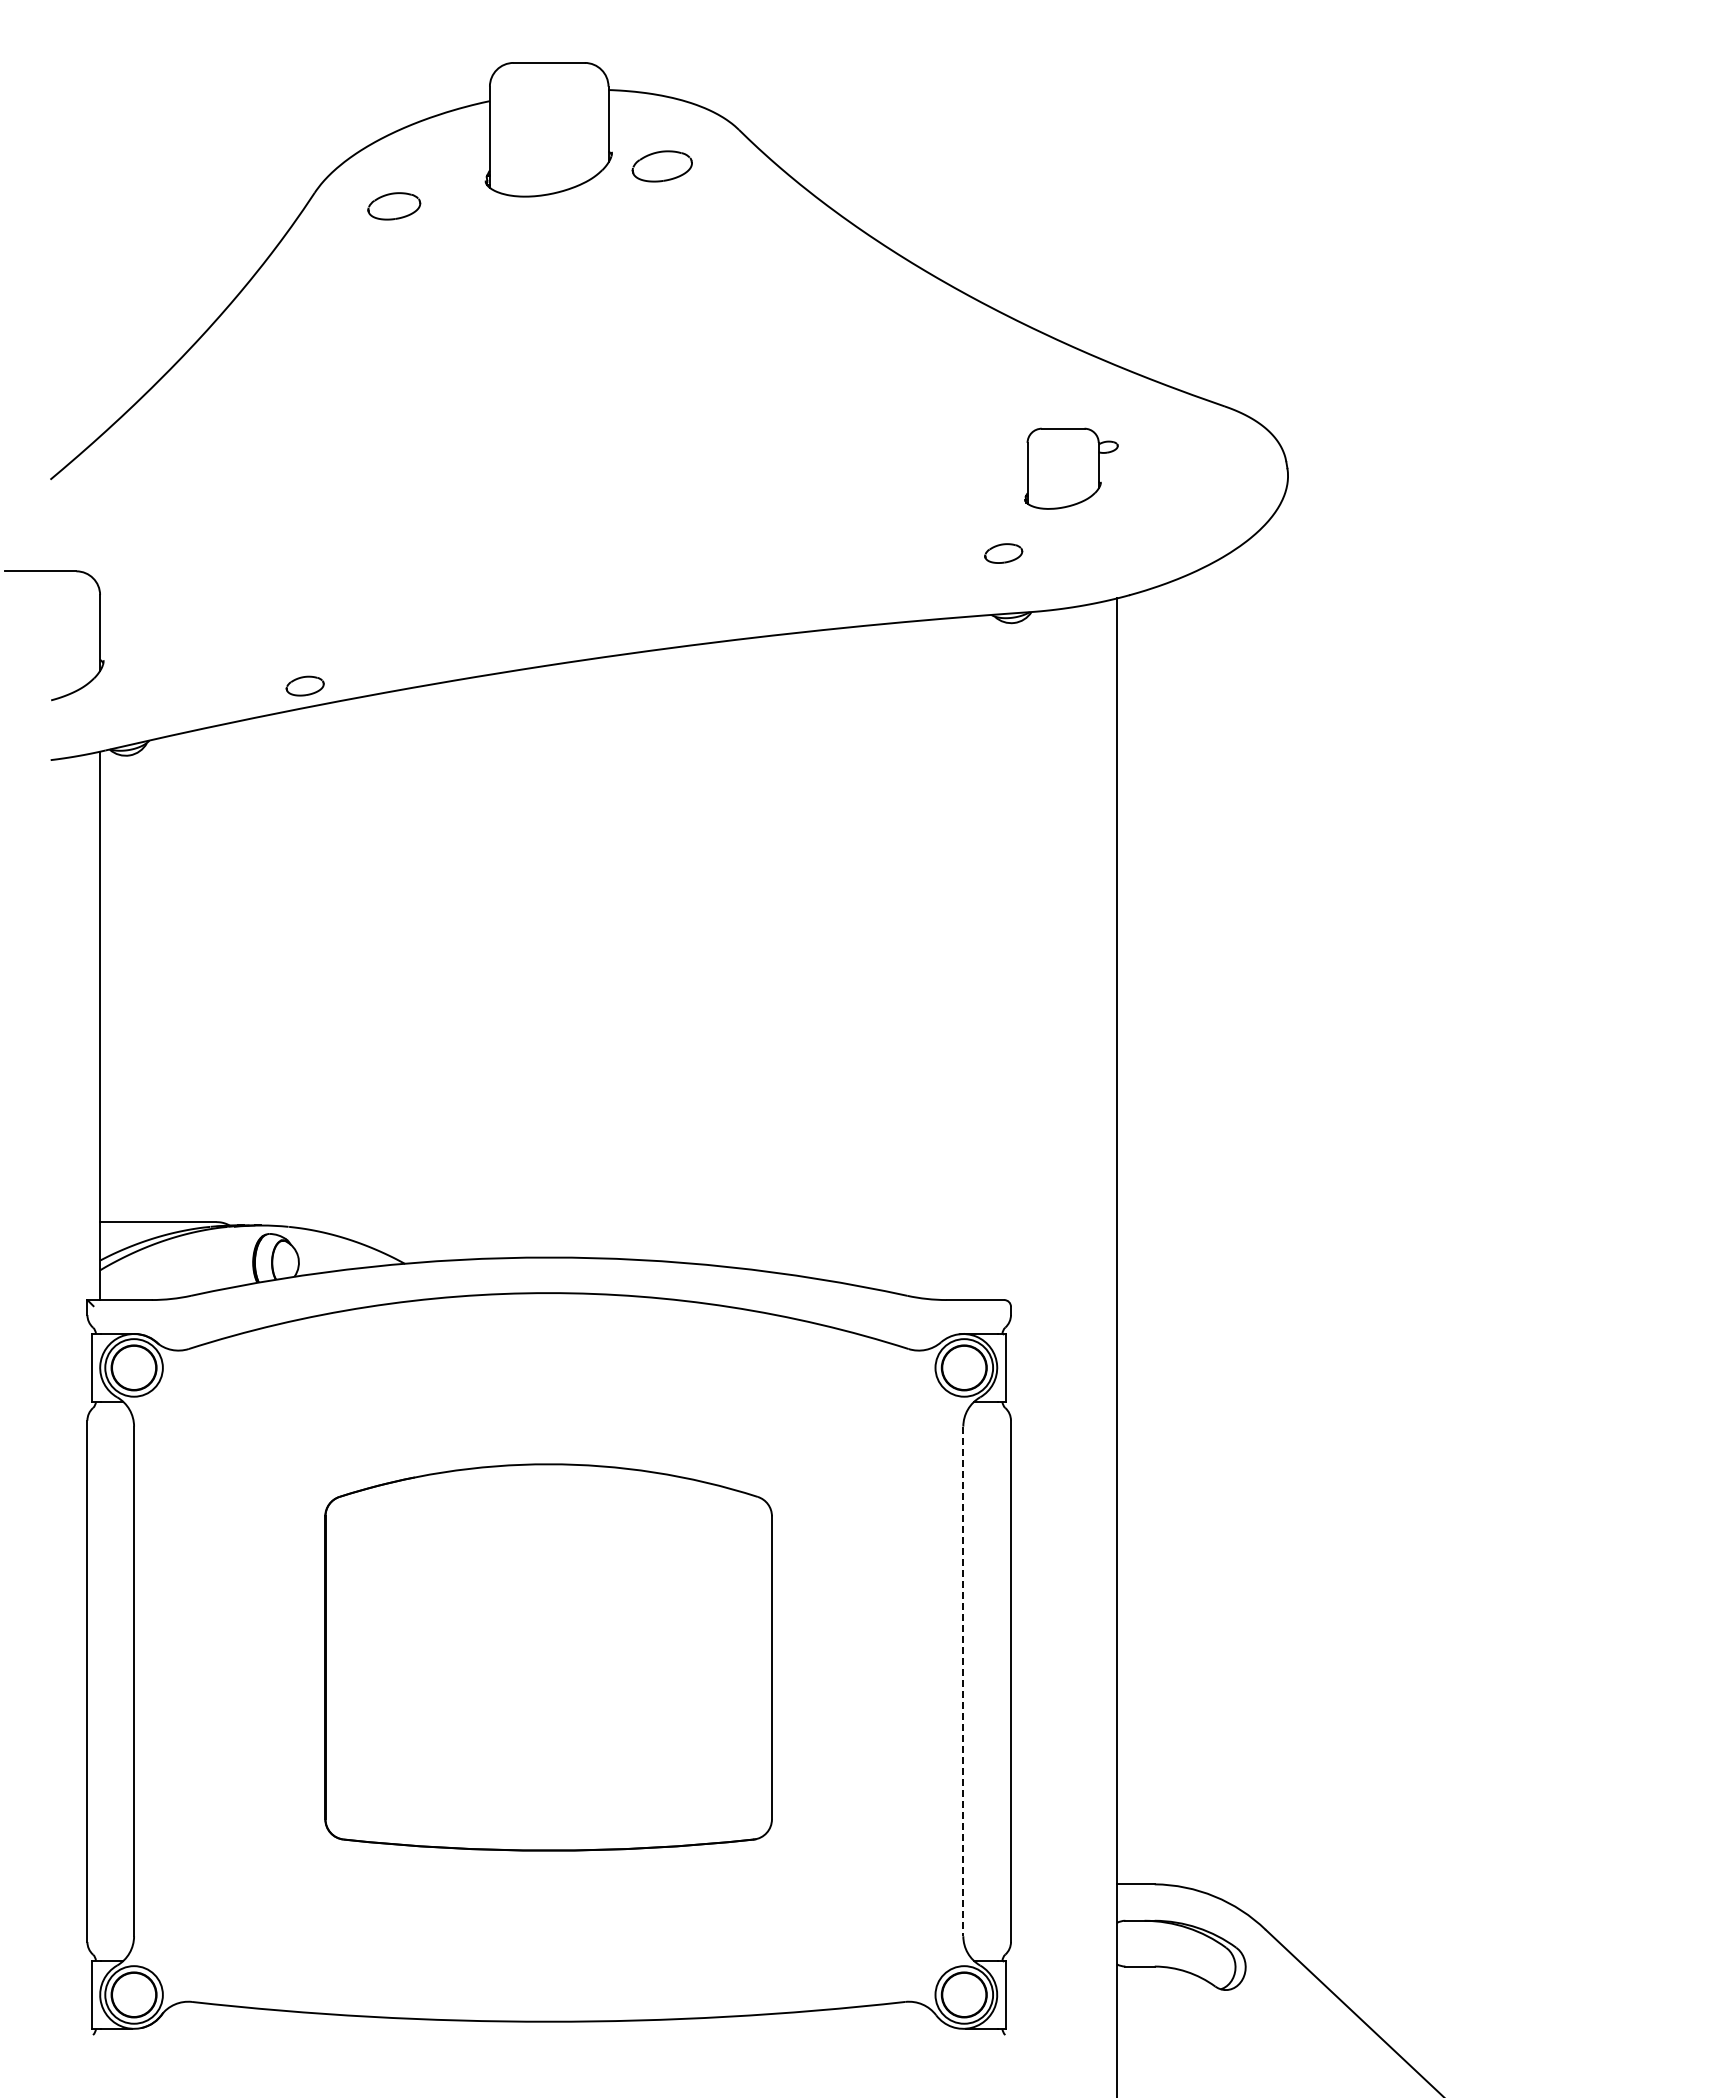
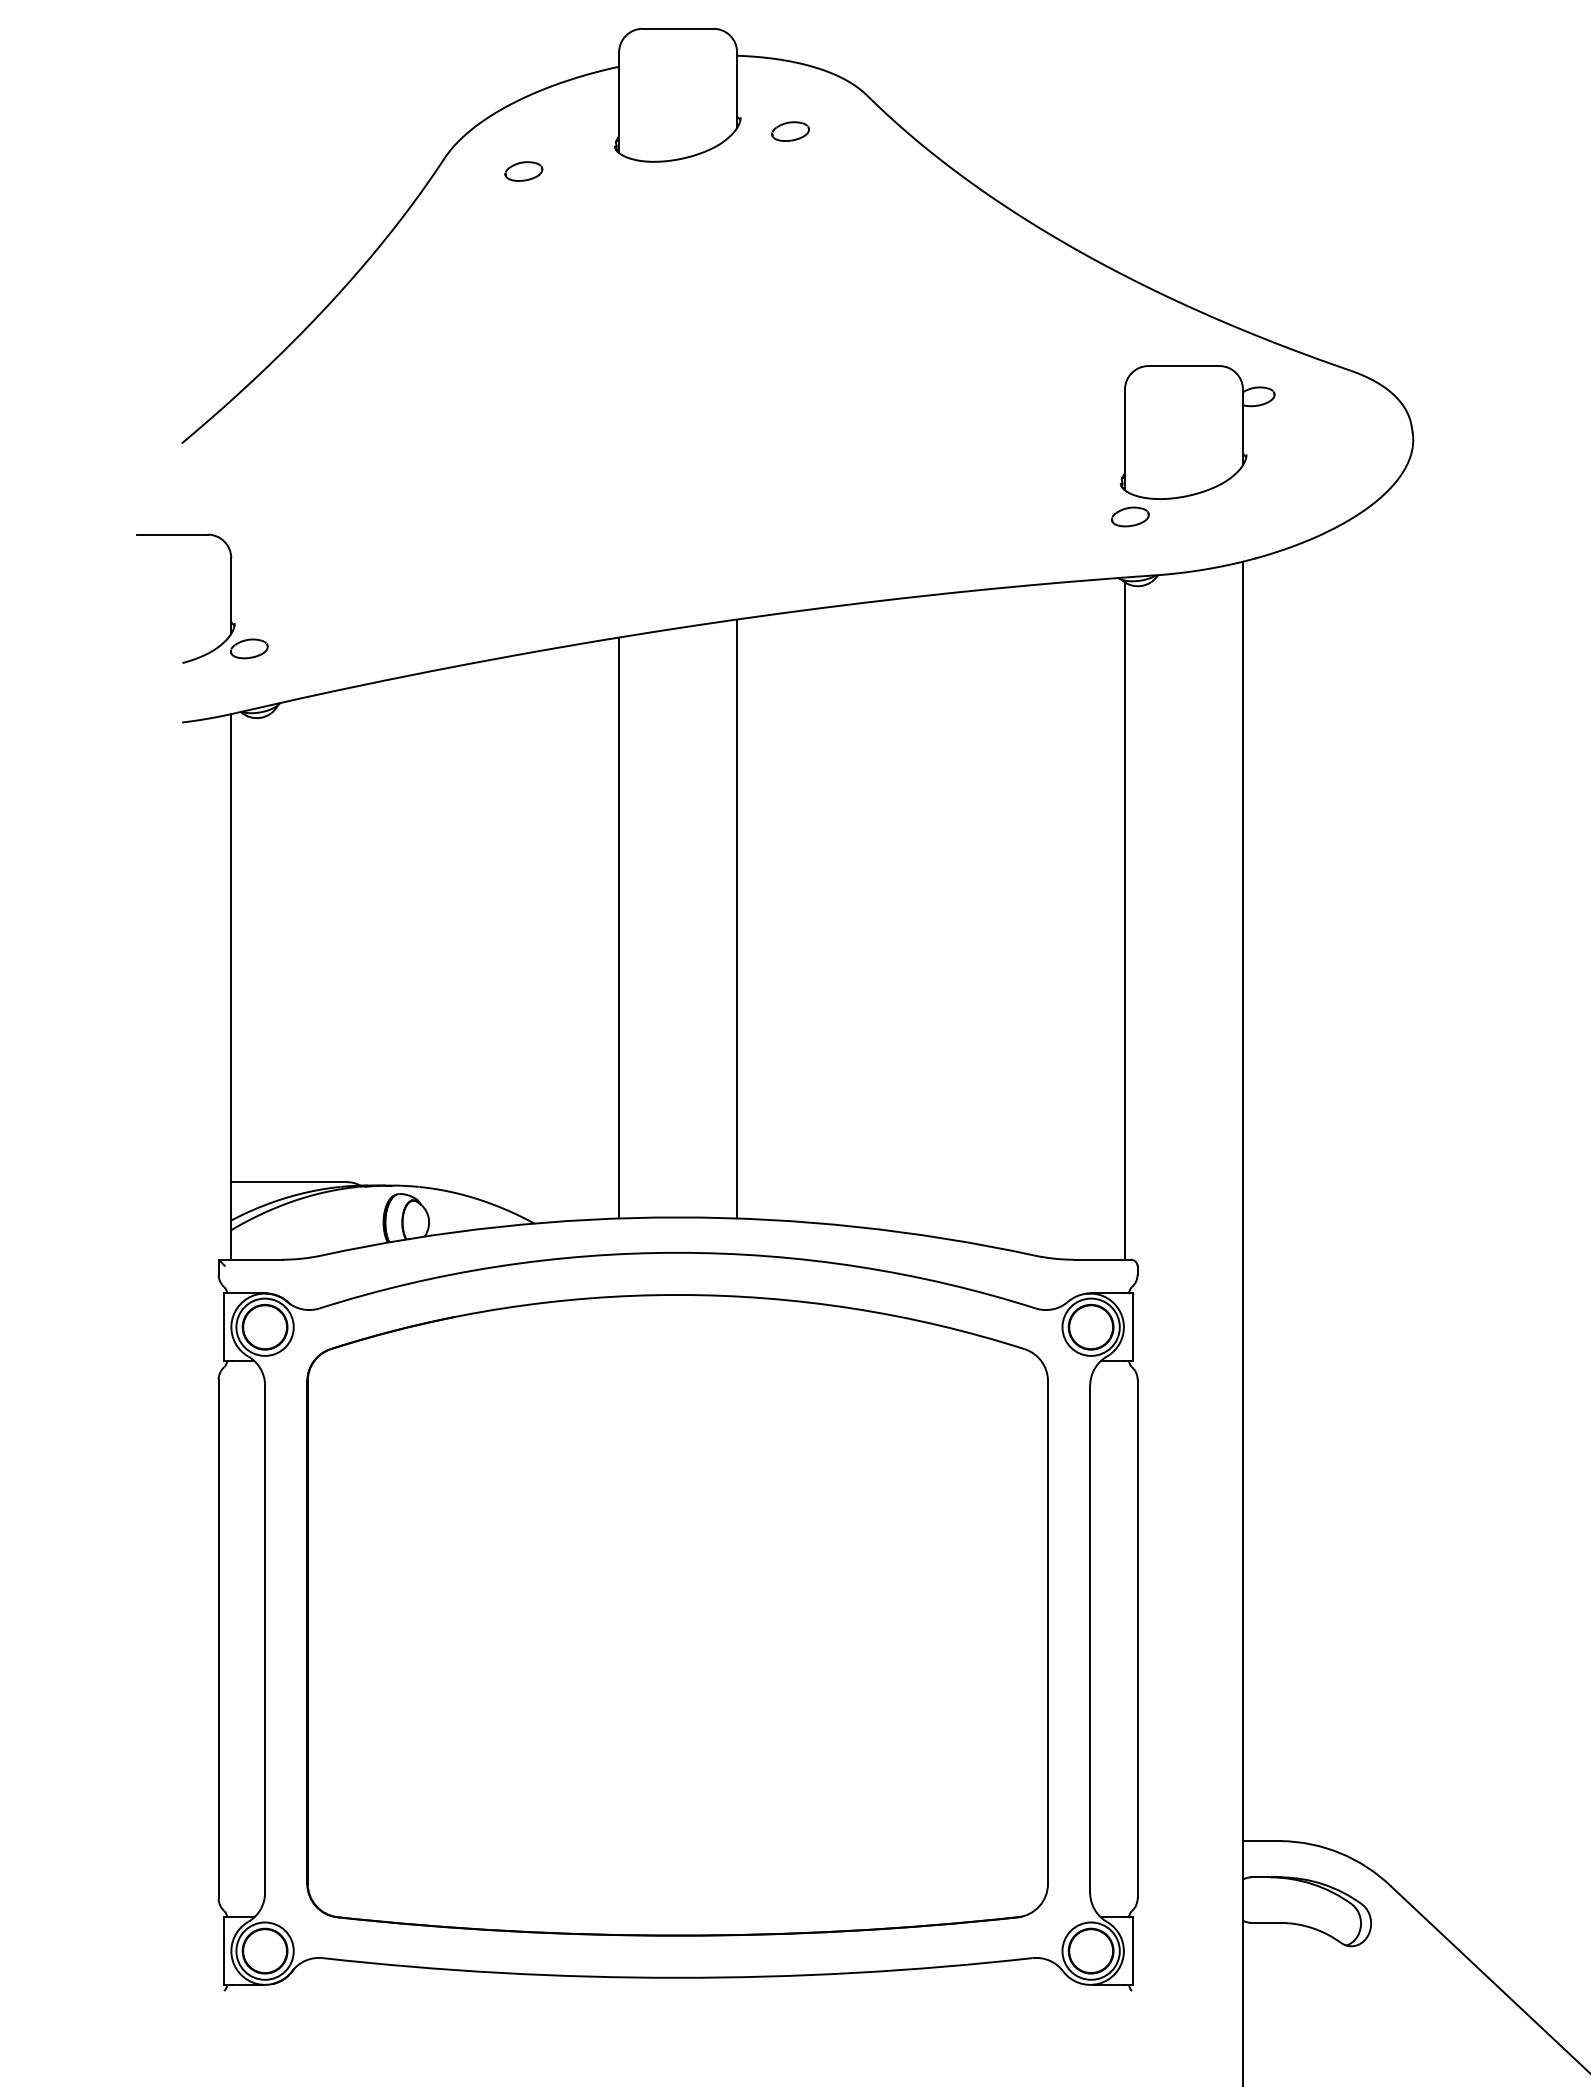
part: (661, 165) -> (789, 130), size x0.62
part: (393, 206) -> (523, 171), size x0.71
part: (1071, 468) -> (1197, 432), size x1.67
part: (304, 685) -> (248, 648), moved
line: (608, 957) -> (737, 918), added
line: (998, 959) -> (1125, 920), added
line: (489, 966) -> (618, 927), added
part: (548, 1657) -> (677, 1615), size x1.67
line: (963, 1681) -> (1090, 1639), dashed -> solid

